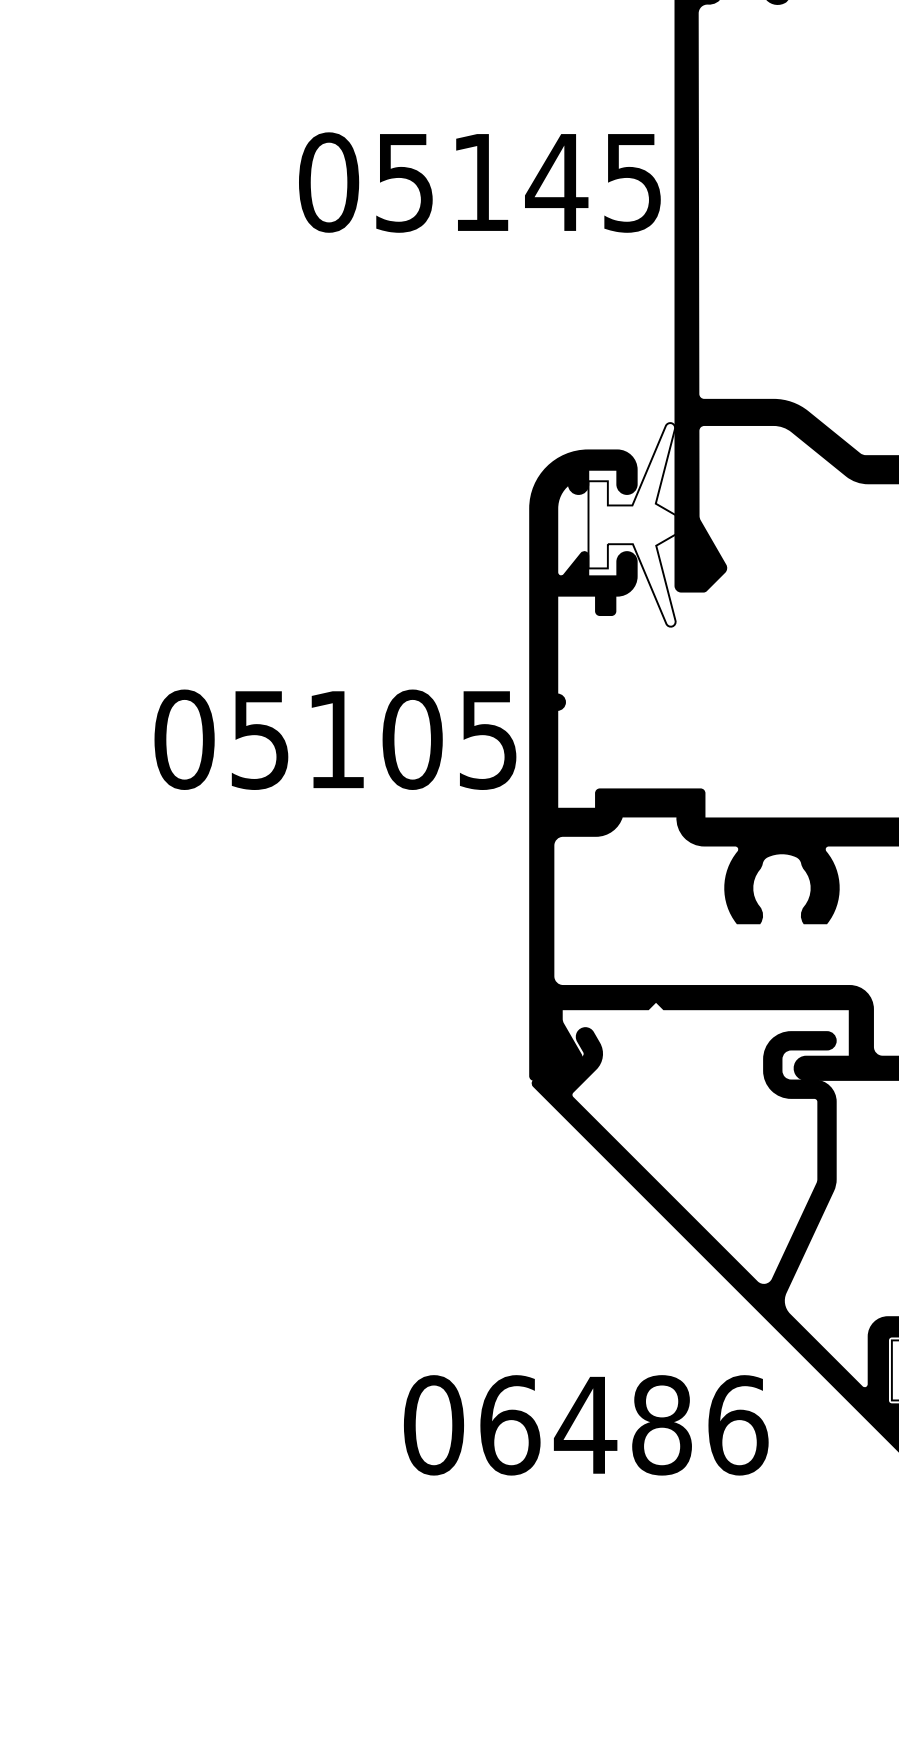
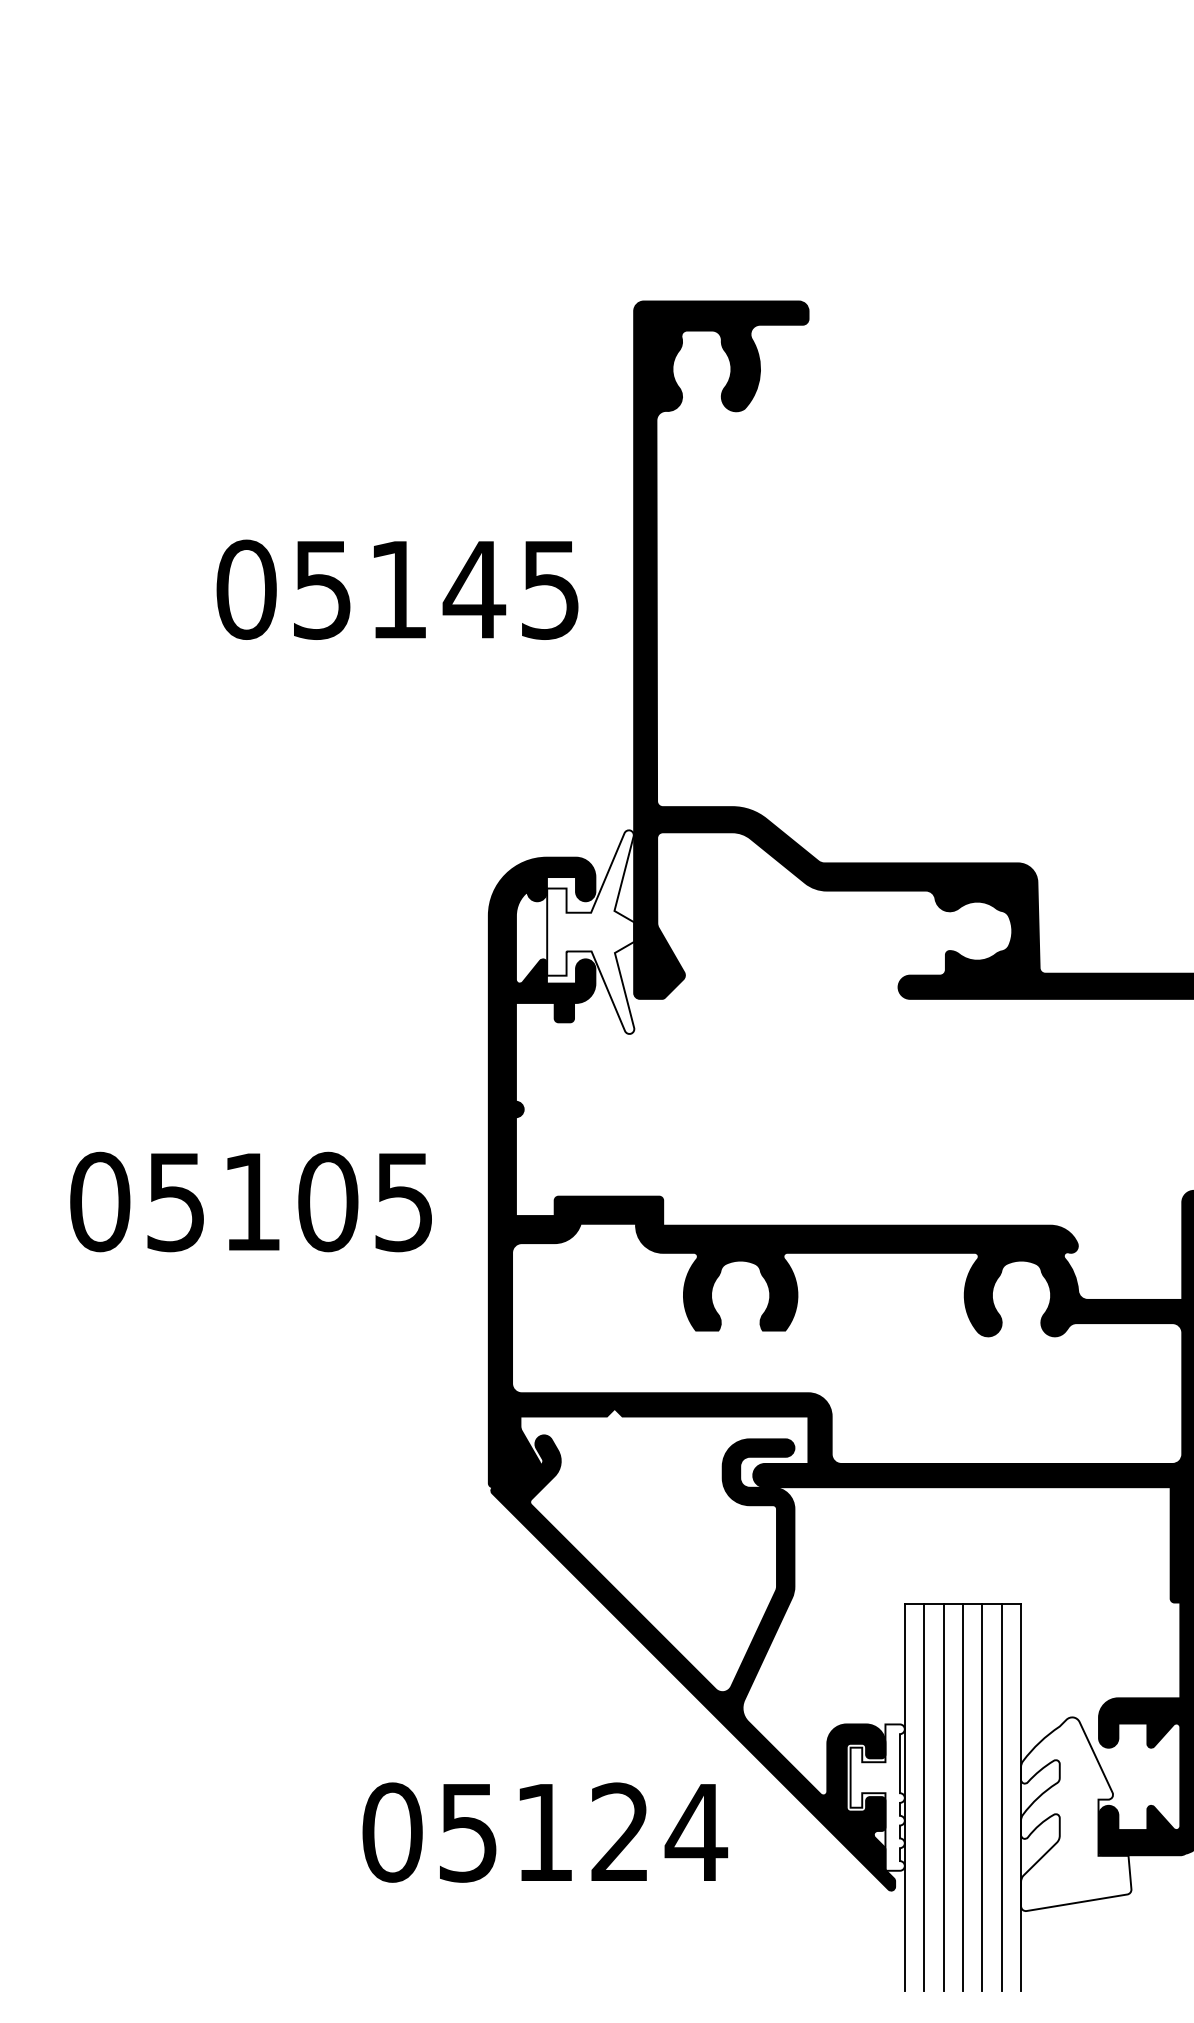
text: (479, 182) -> (397, 589), moved
text: (334, 739) -> (250, 1201), moved
text: (624, 1425) -> (583, 1832), 06486 -> 05124

